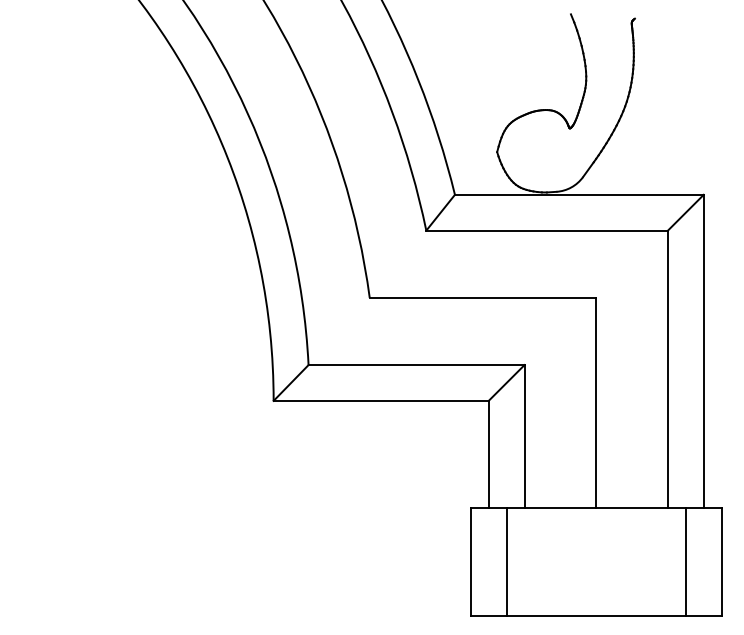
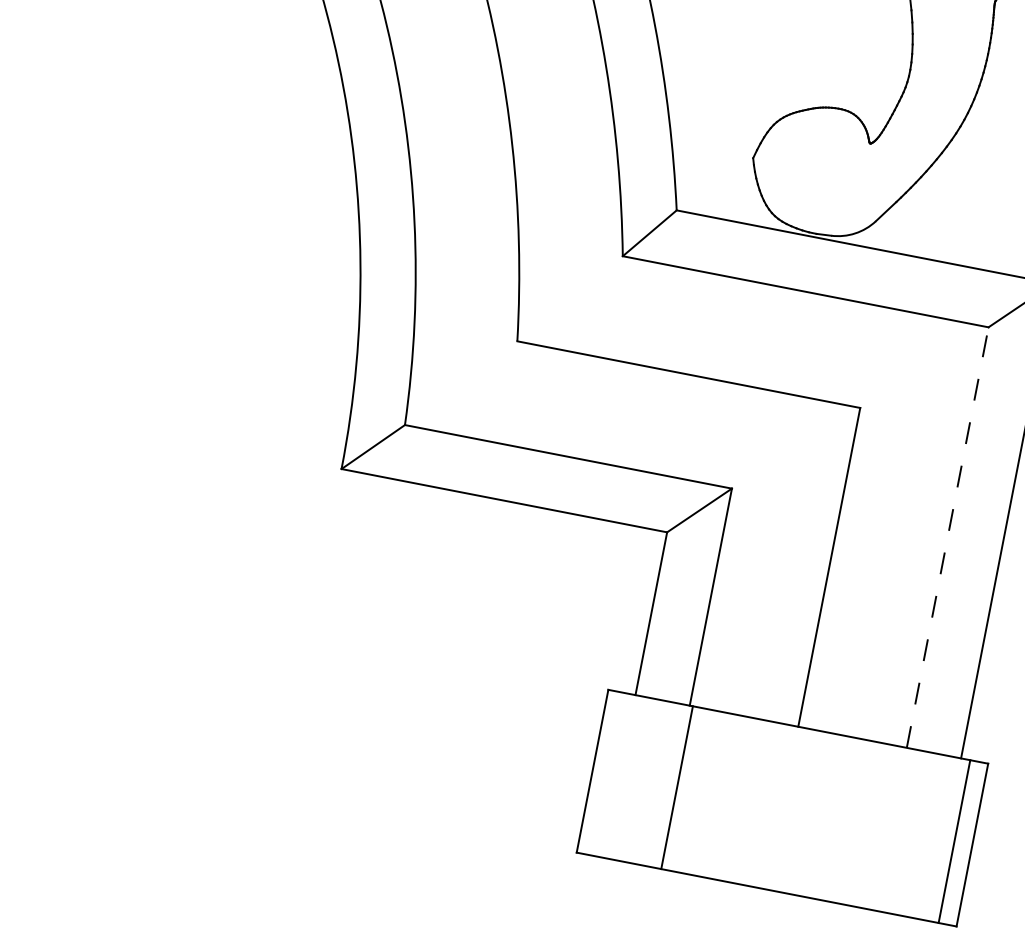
line: (667, 369) -> (947, 537), solid -> dashed
line: (506, 561) -> (677, 786), moved
line: (685, 561) -> (954, 840), moved

